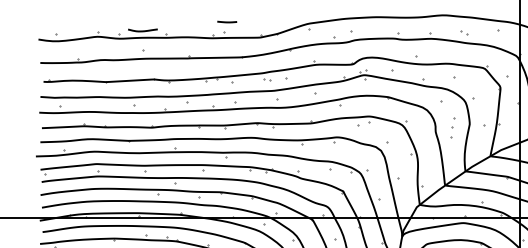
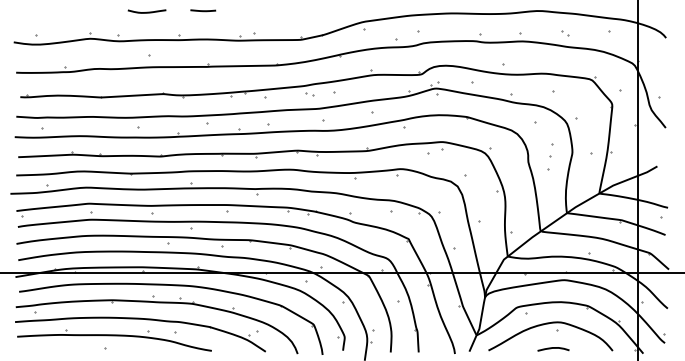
line: (227, 21) -> (203, 10), moved
curve: (142, 30) -> (146, 11), moved

